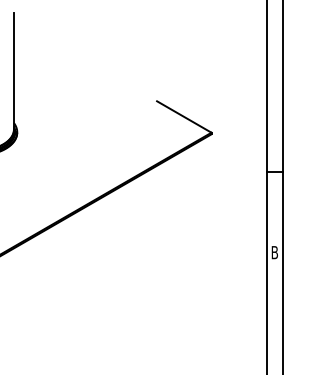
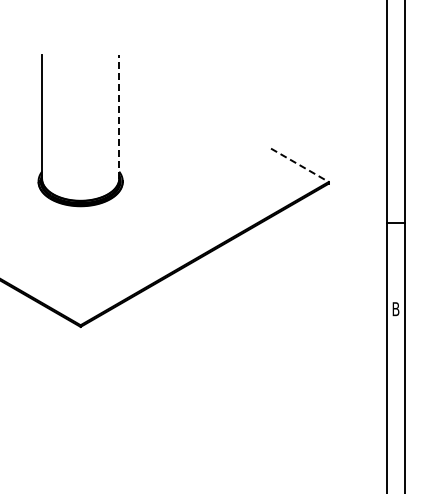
line: (14, 70) -> (119, 116), solid -> dashed
line: (184, 117) -> (300, 165), solid -> dashed

